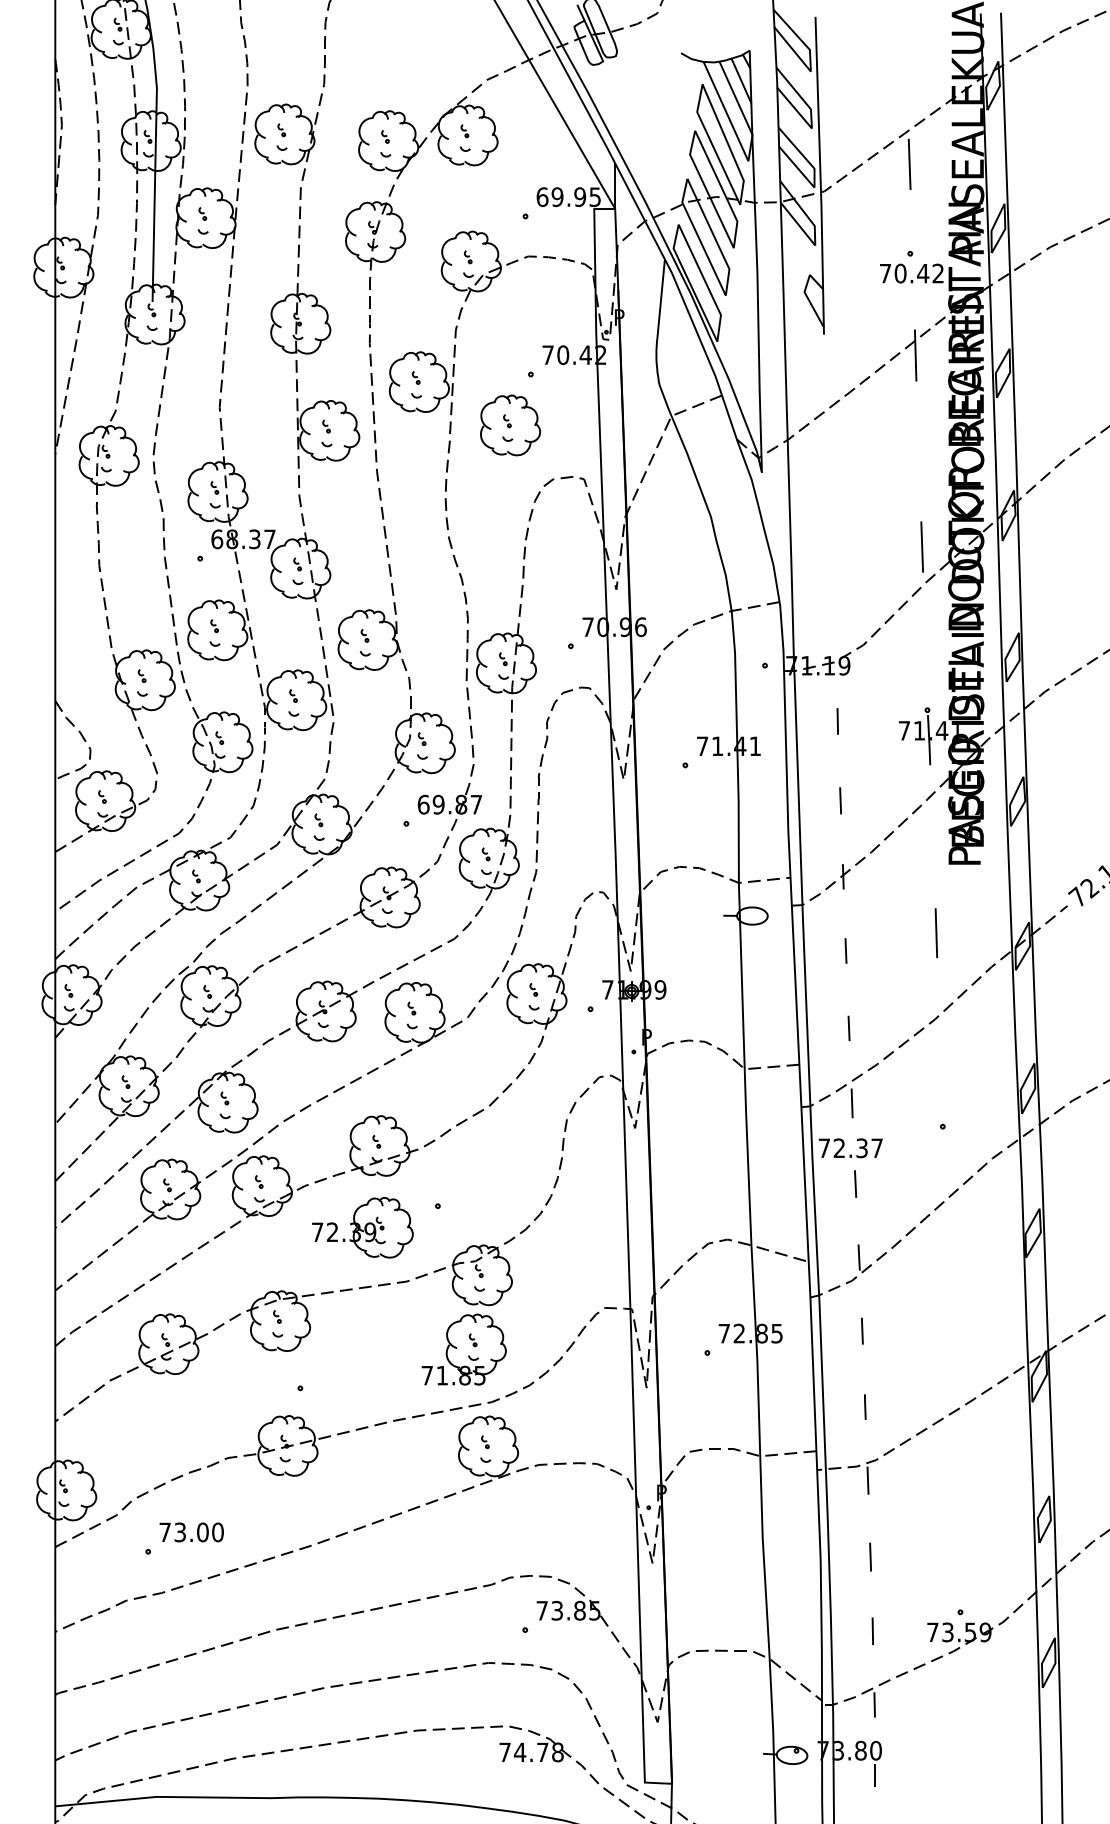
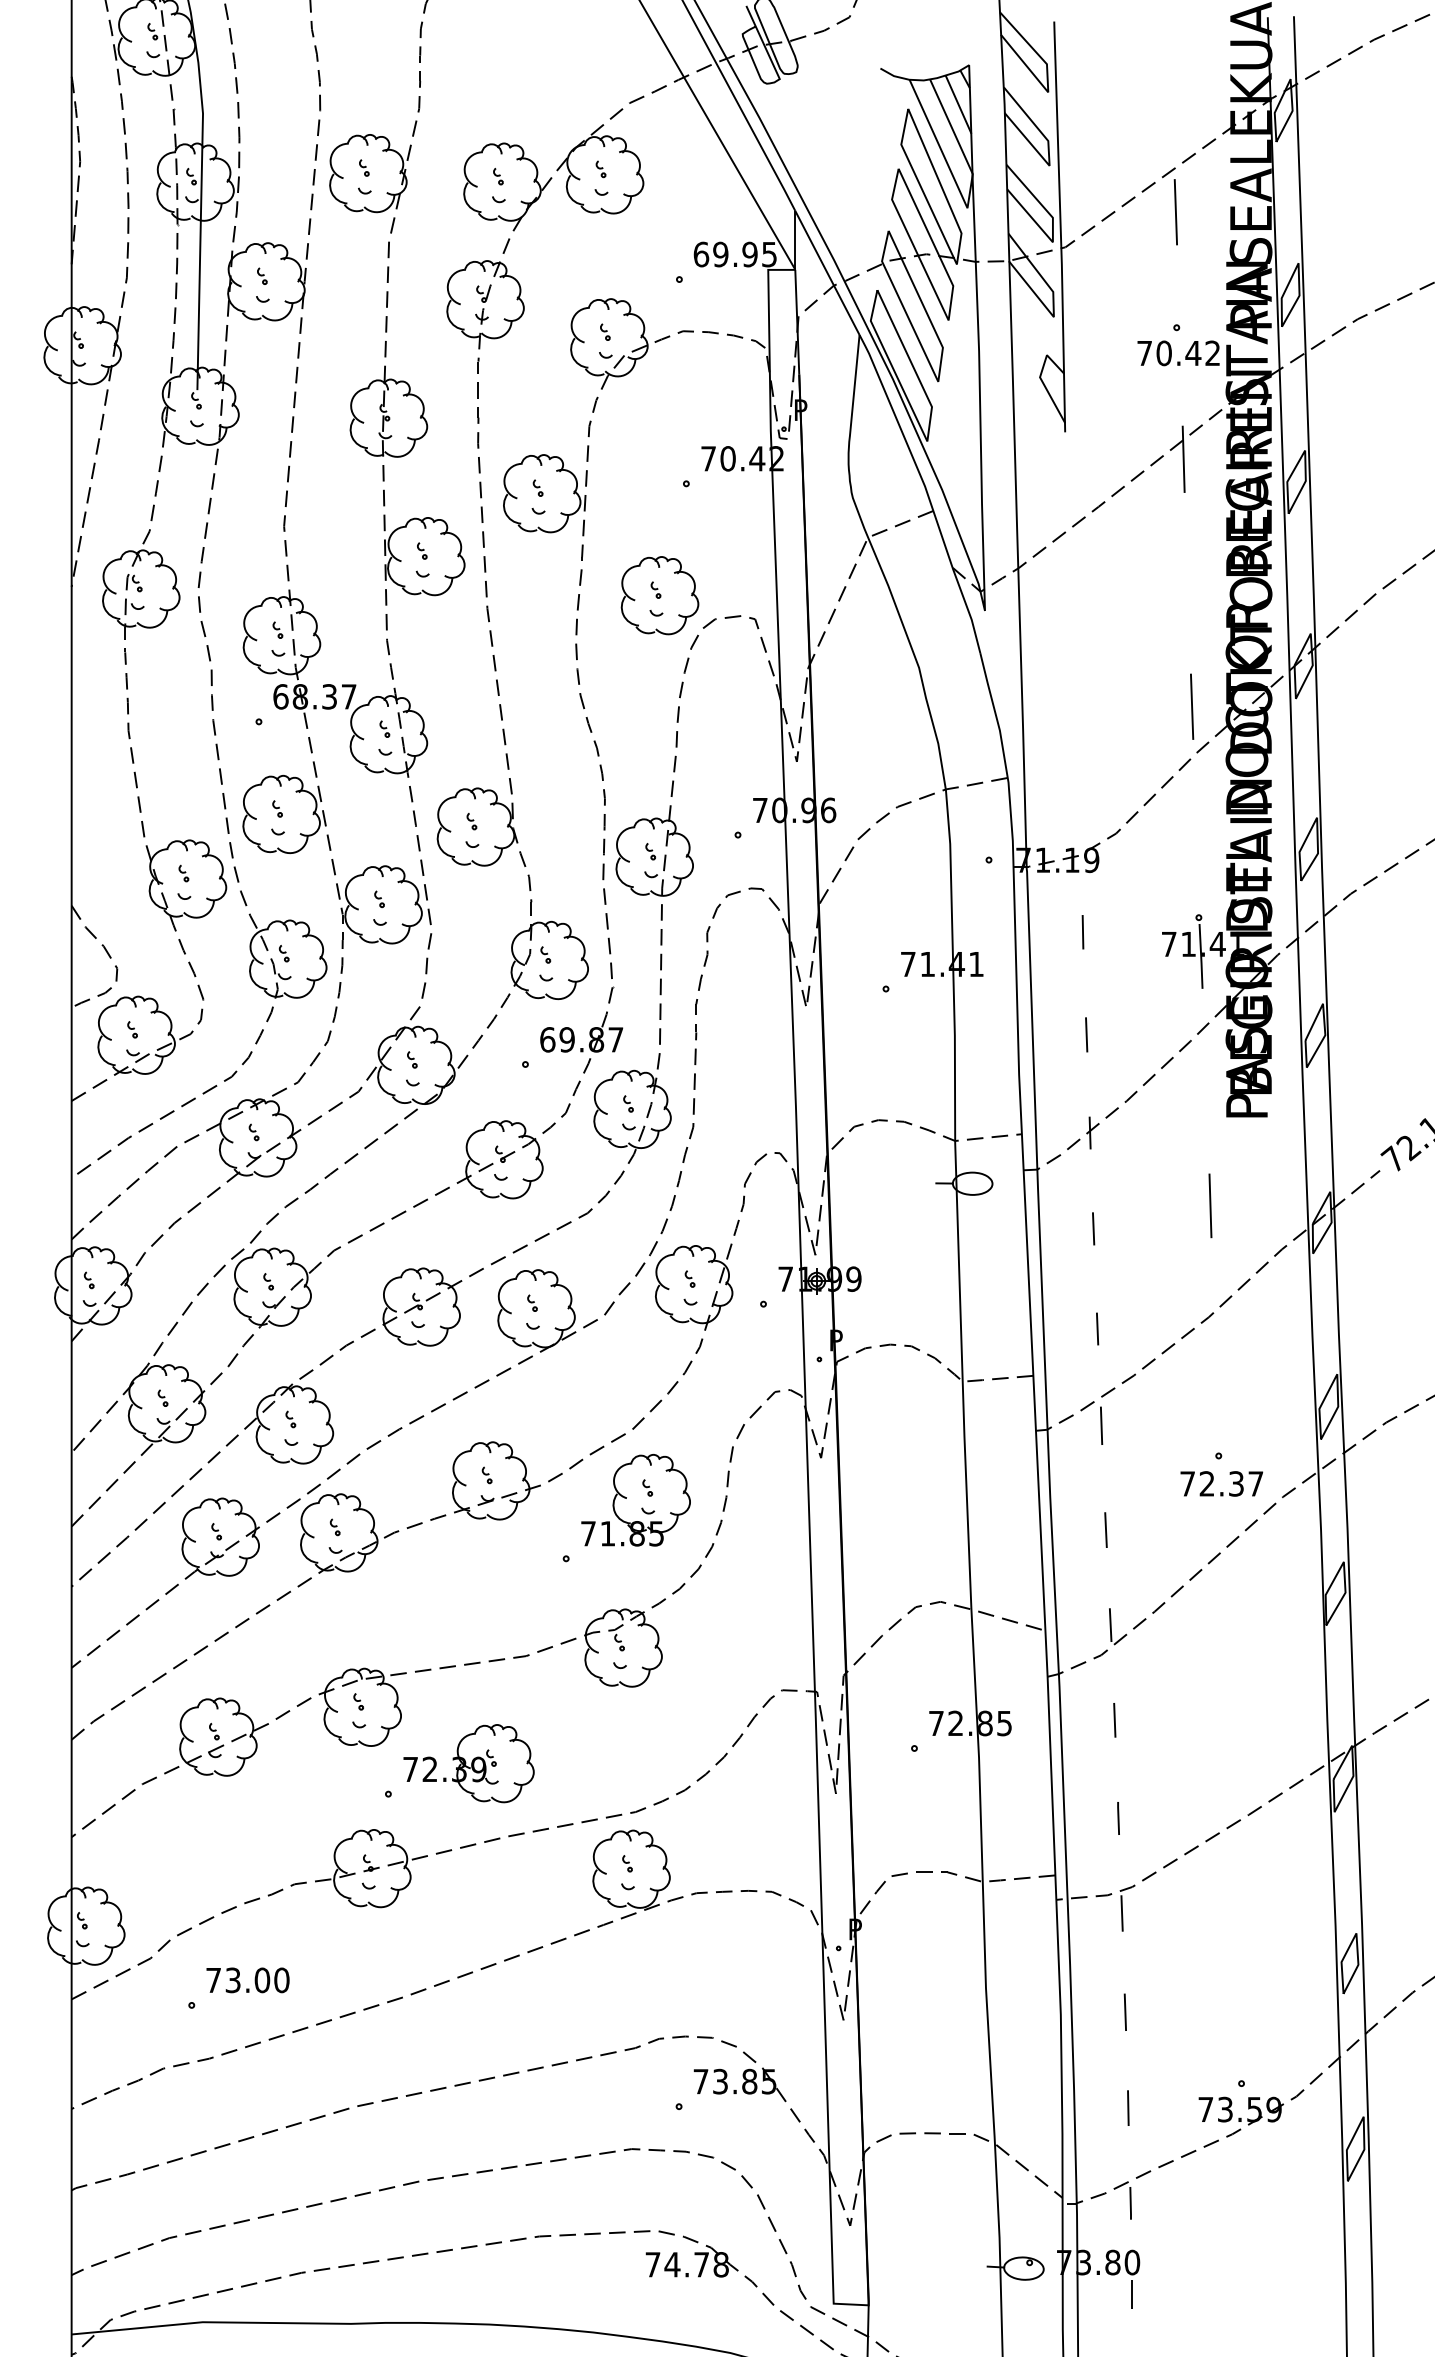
part: (510, 425) -> (659, 595), moved
text: (850, 1147) -> (1221, 1483), moved
part: (362, 1227) -> (468, 1763), moved
part: (463, 1349) -> (635, 1500), moved

